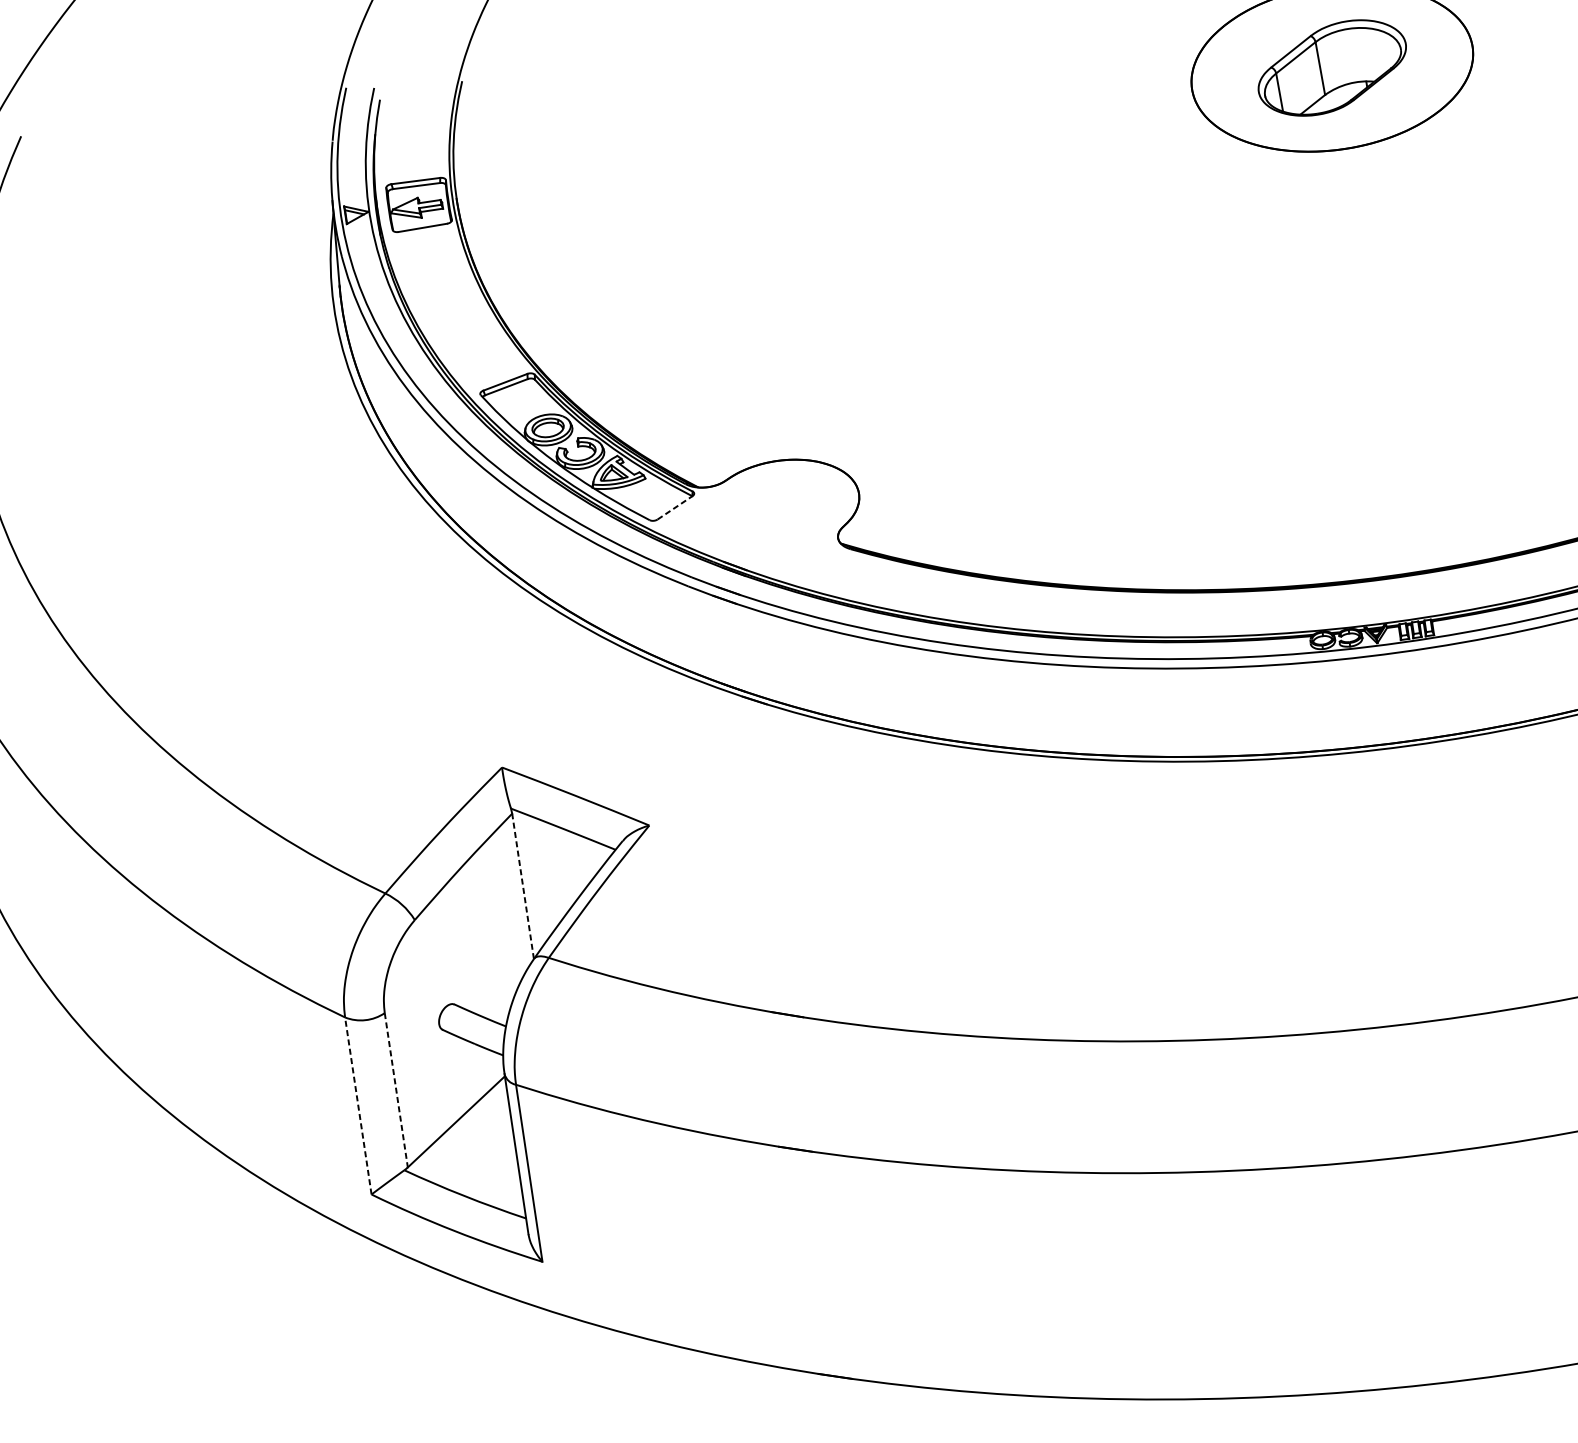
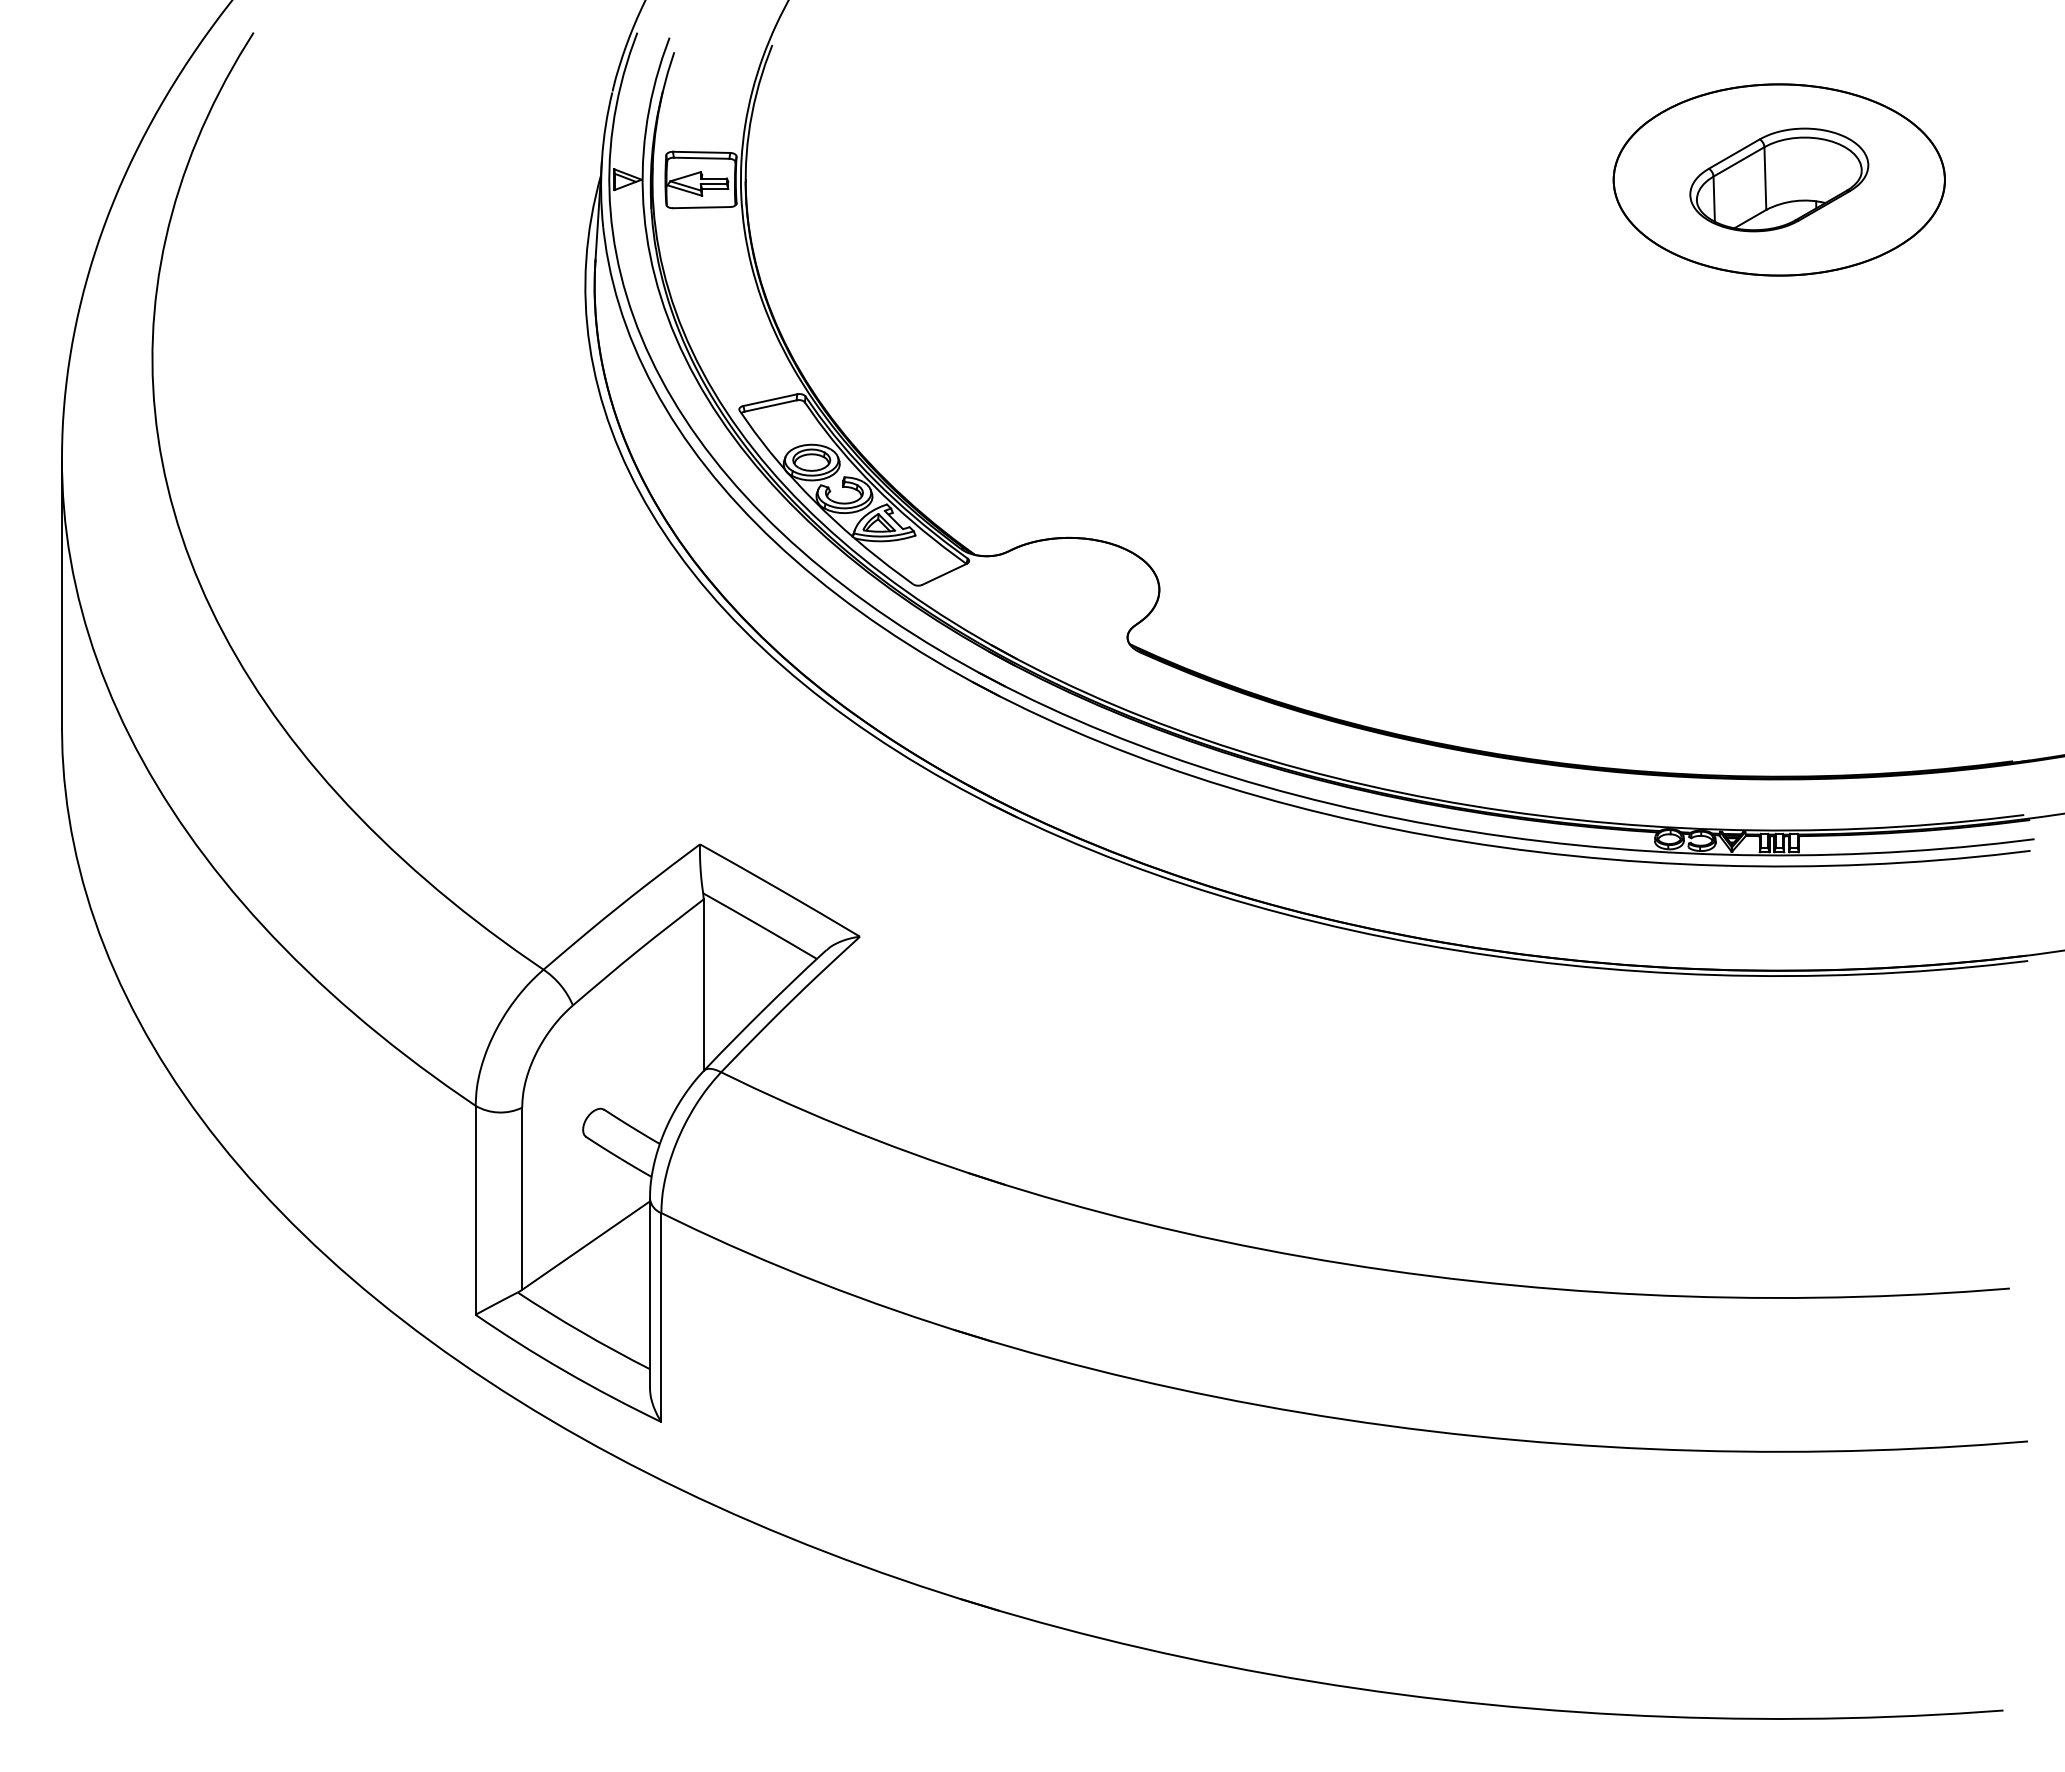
line: (675, 507) -> (944, 574), dashed -> solid
line: (522, 886) -> (703, 985), dashed -> solid
line: (396, 1090) -> (522, 1199), dashed -> solid
line: (358, 1105) -> (475, 1209), dashed -> solid

